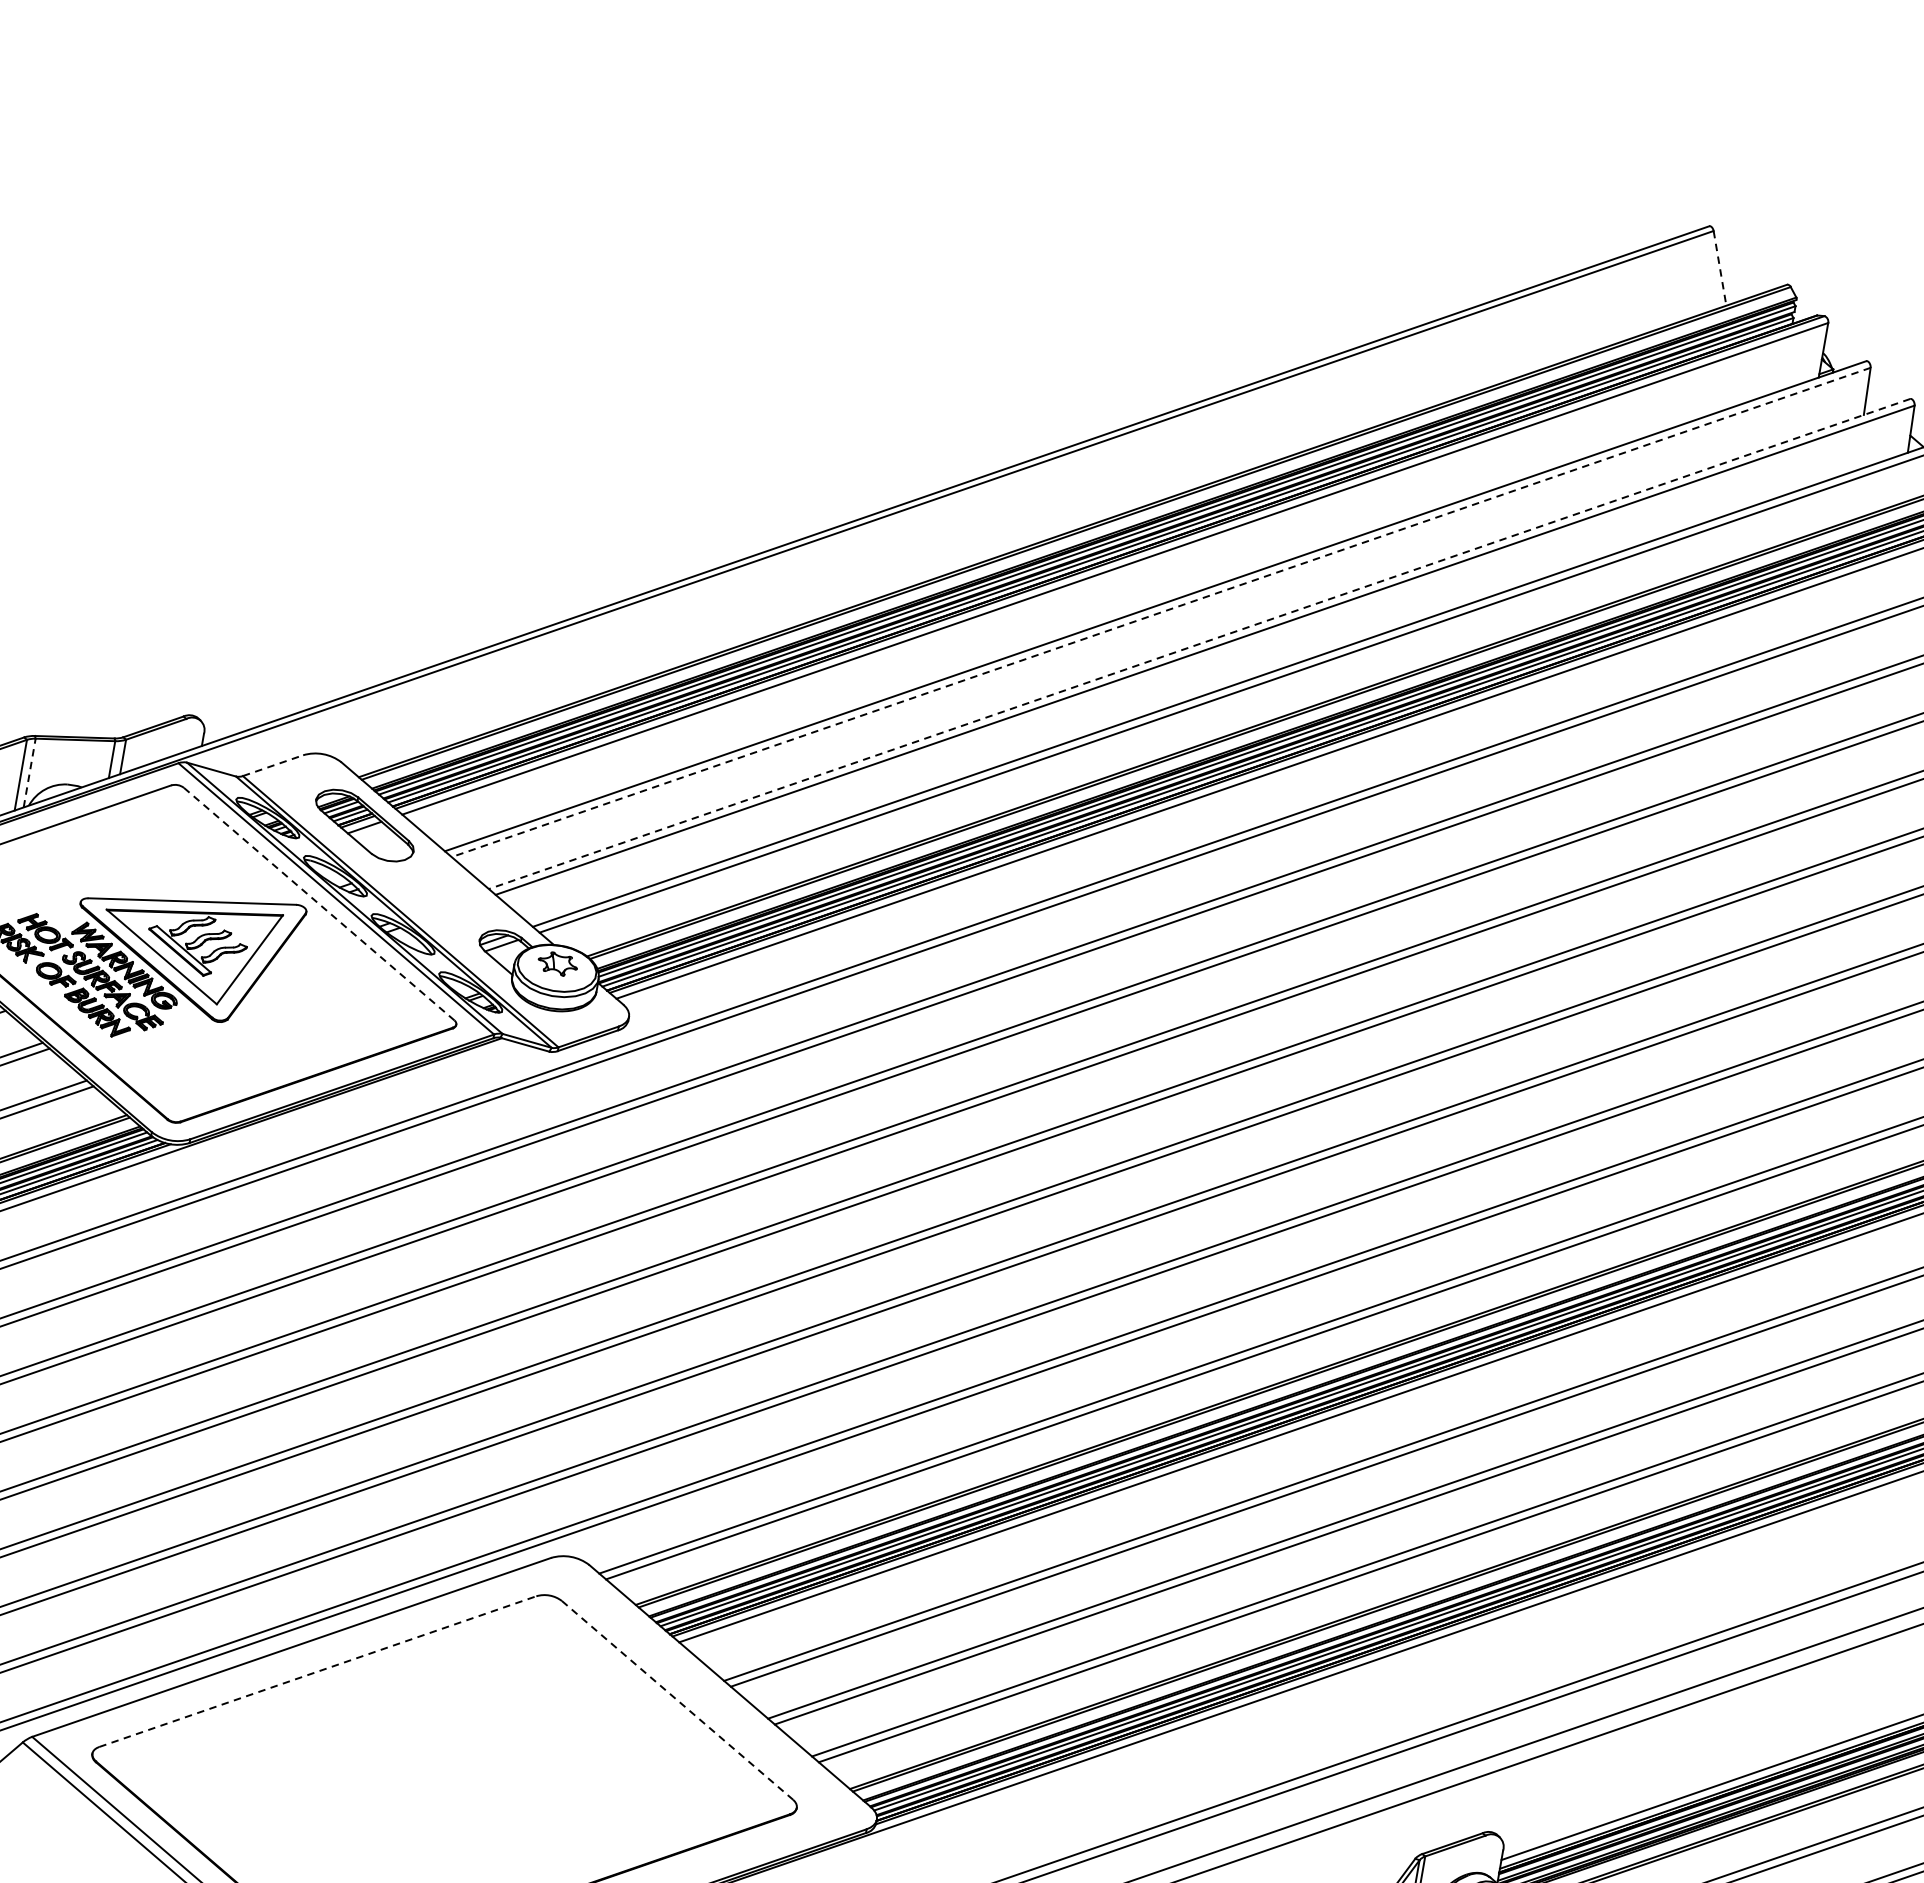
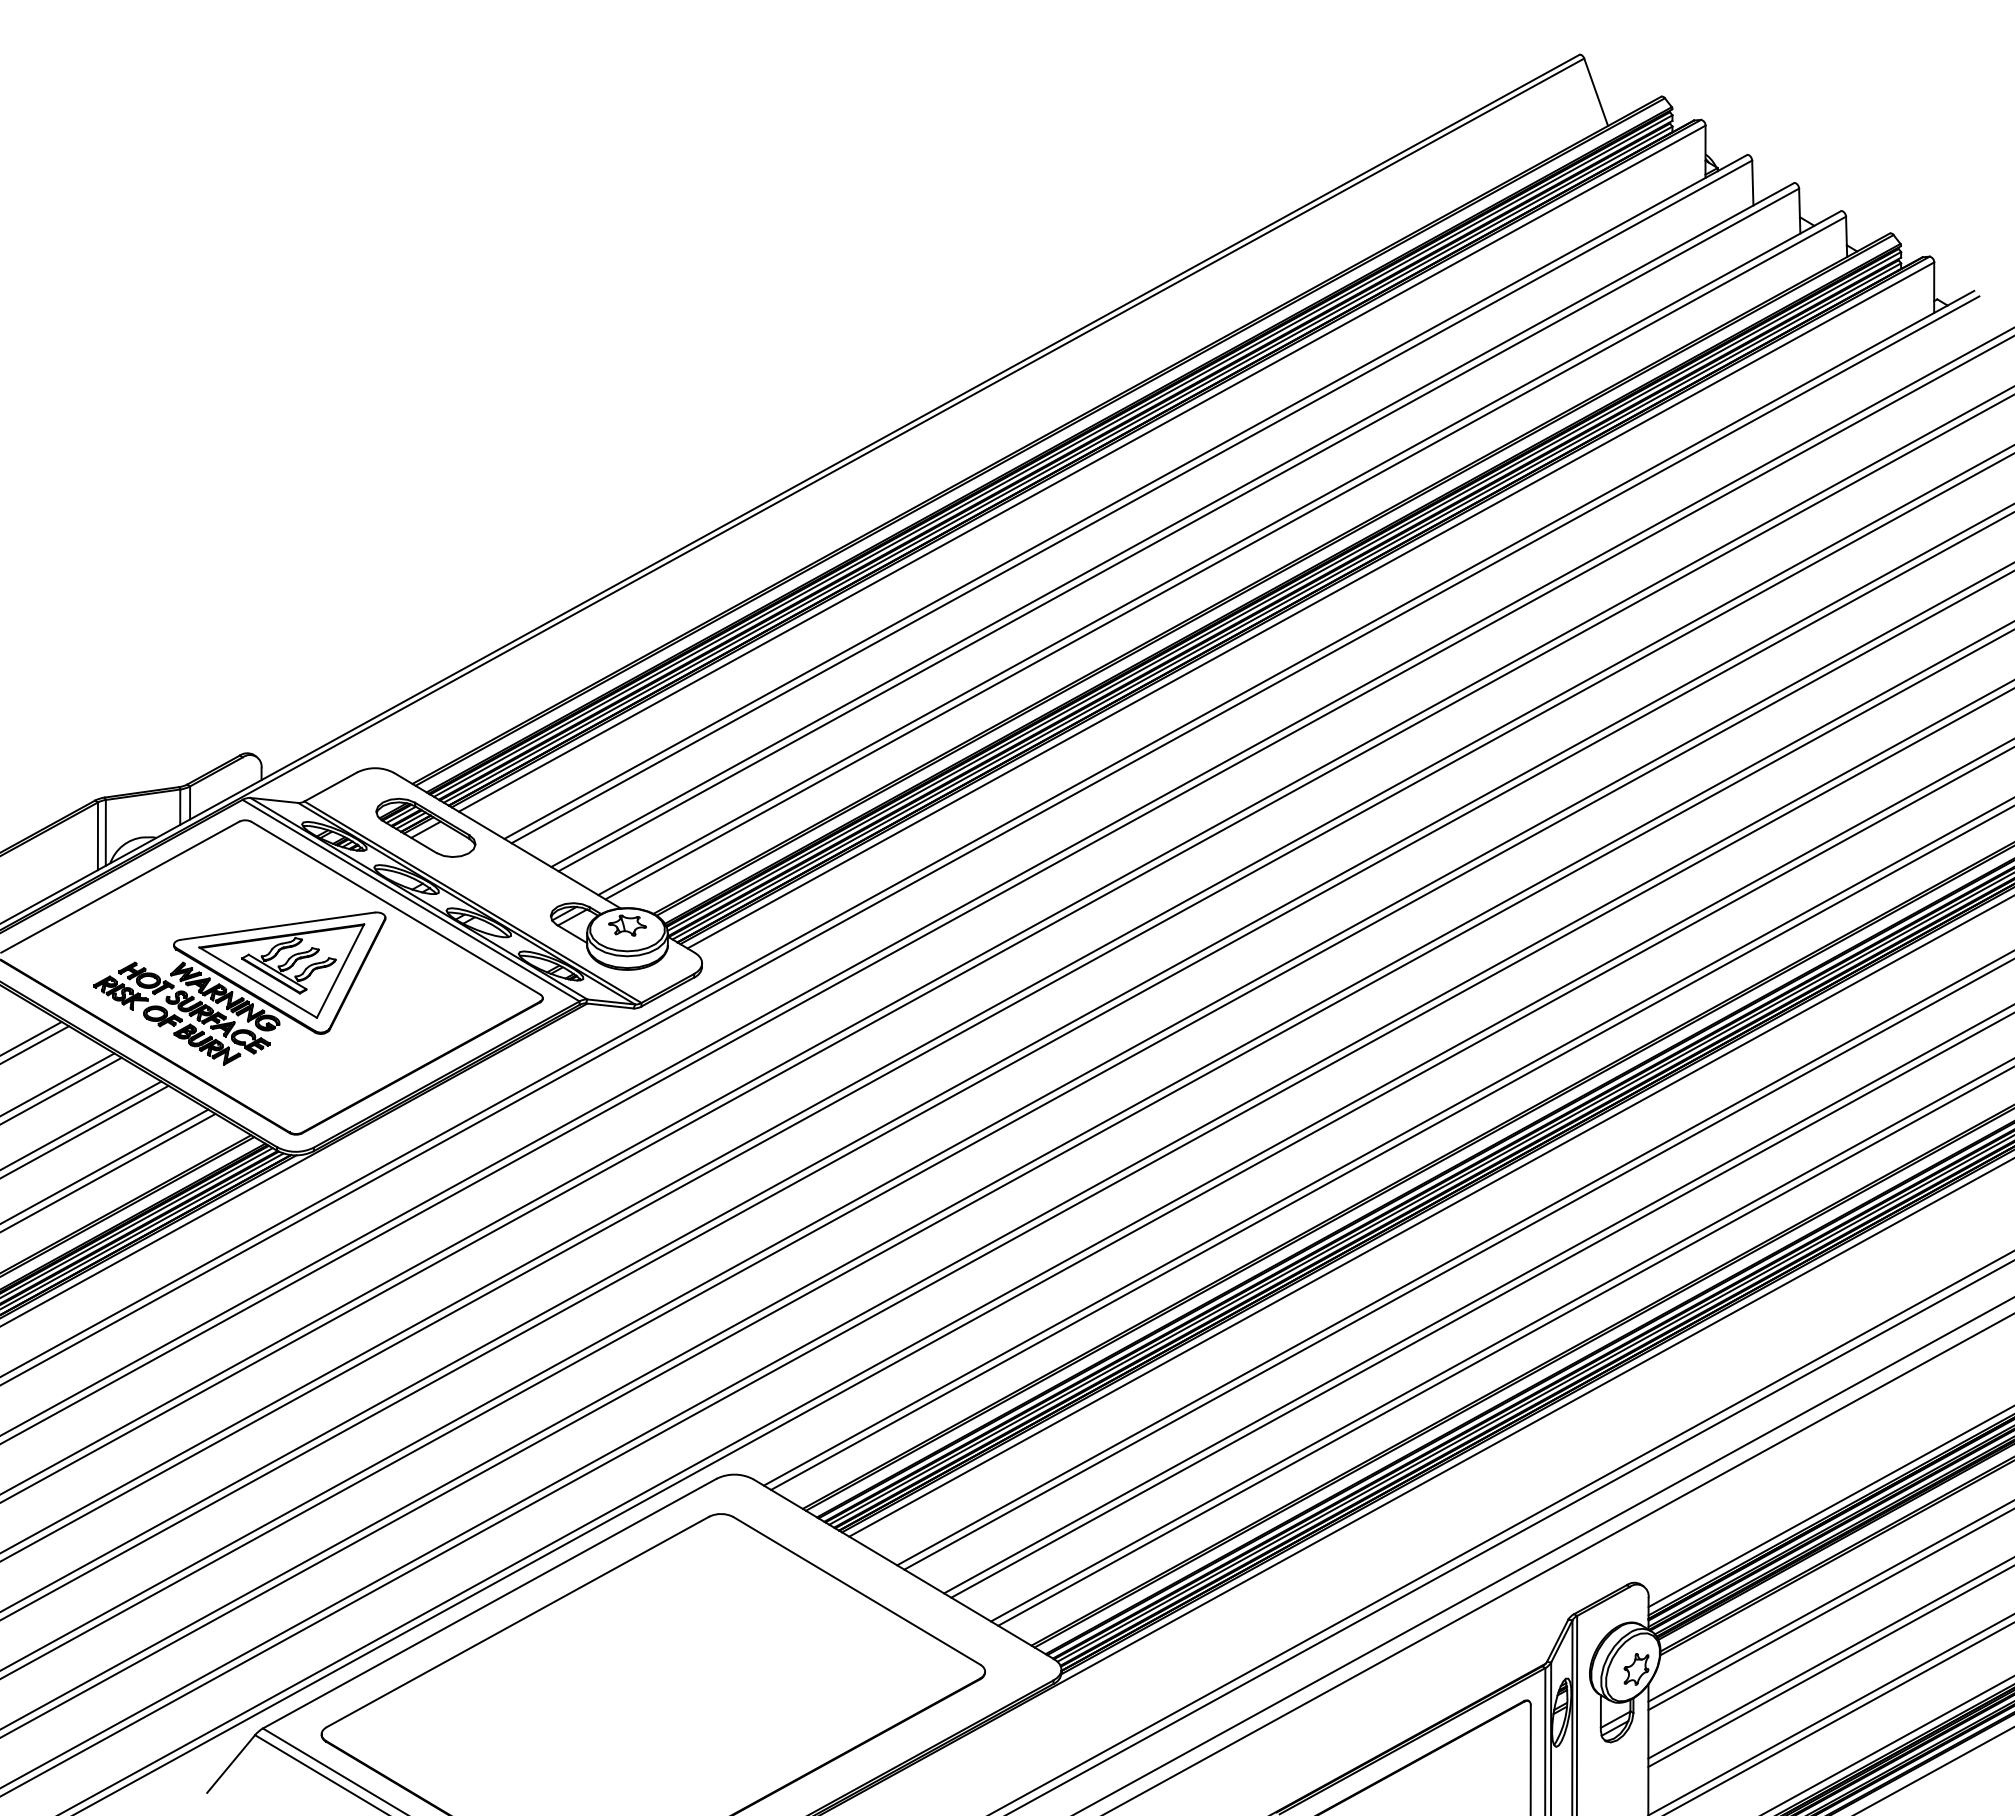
line: (1720, 268) -> (1596, 92), dashed -> solid
line: (1160, 611) -> (1131, 501), dashed -> solid
line: (1199, 644) -> (1172, 525), dashed -> solid
line: (273, 765) -> (331, 786), dashed -> solid
line: (29, 772) -> (105, 832), dashed -> solid
line: (319, 904) -> (396, 908), dashed -> solid
line: (318, 1671) -> (518, 1621), dashed -> solid
line: (677, 1699) -> (856, 1590), dashed -> solid

